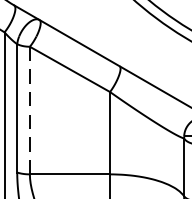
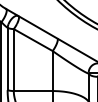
line: (29, 111) -> (13, 60), dashed -> solid

